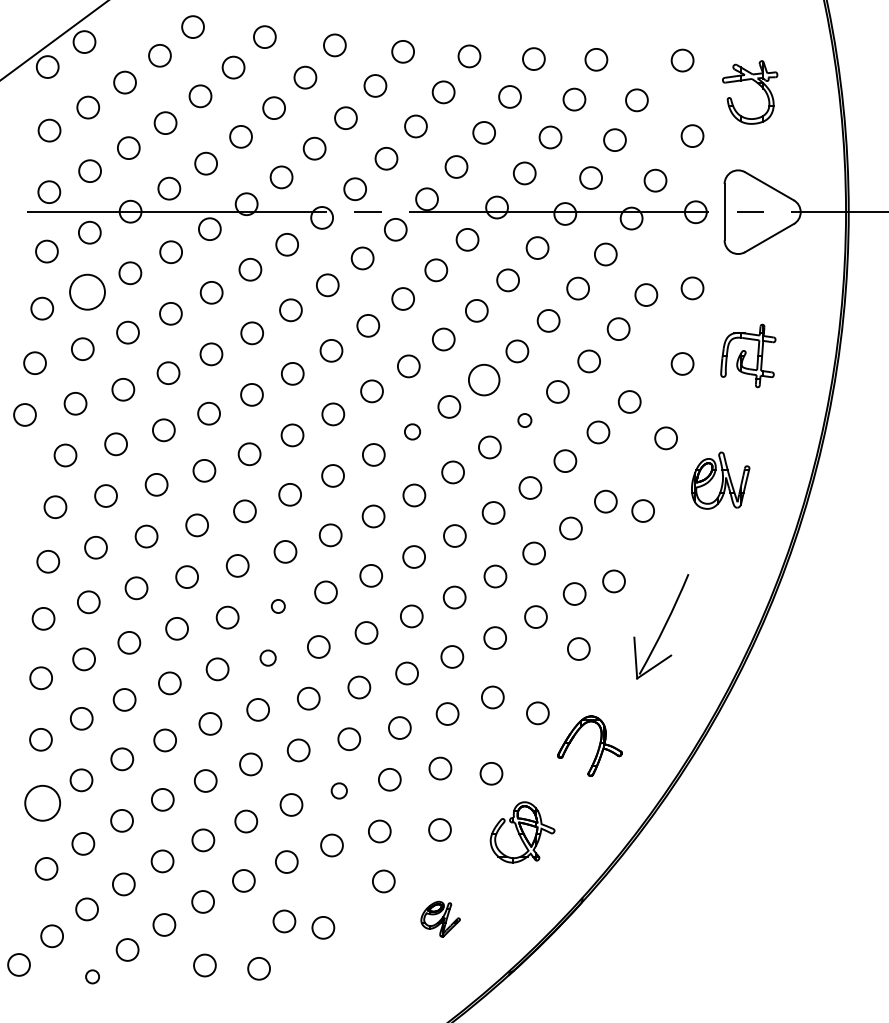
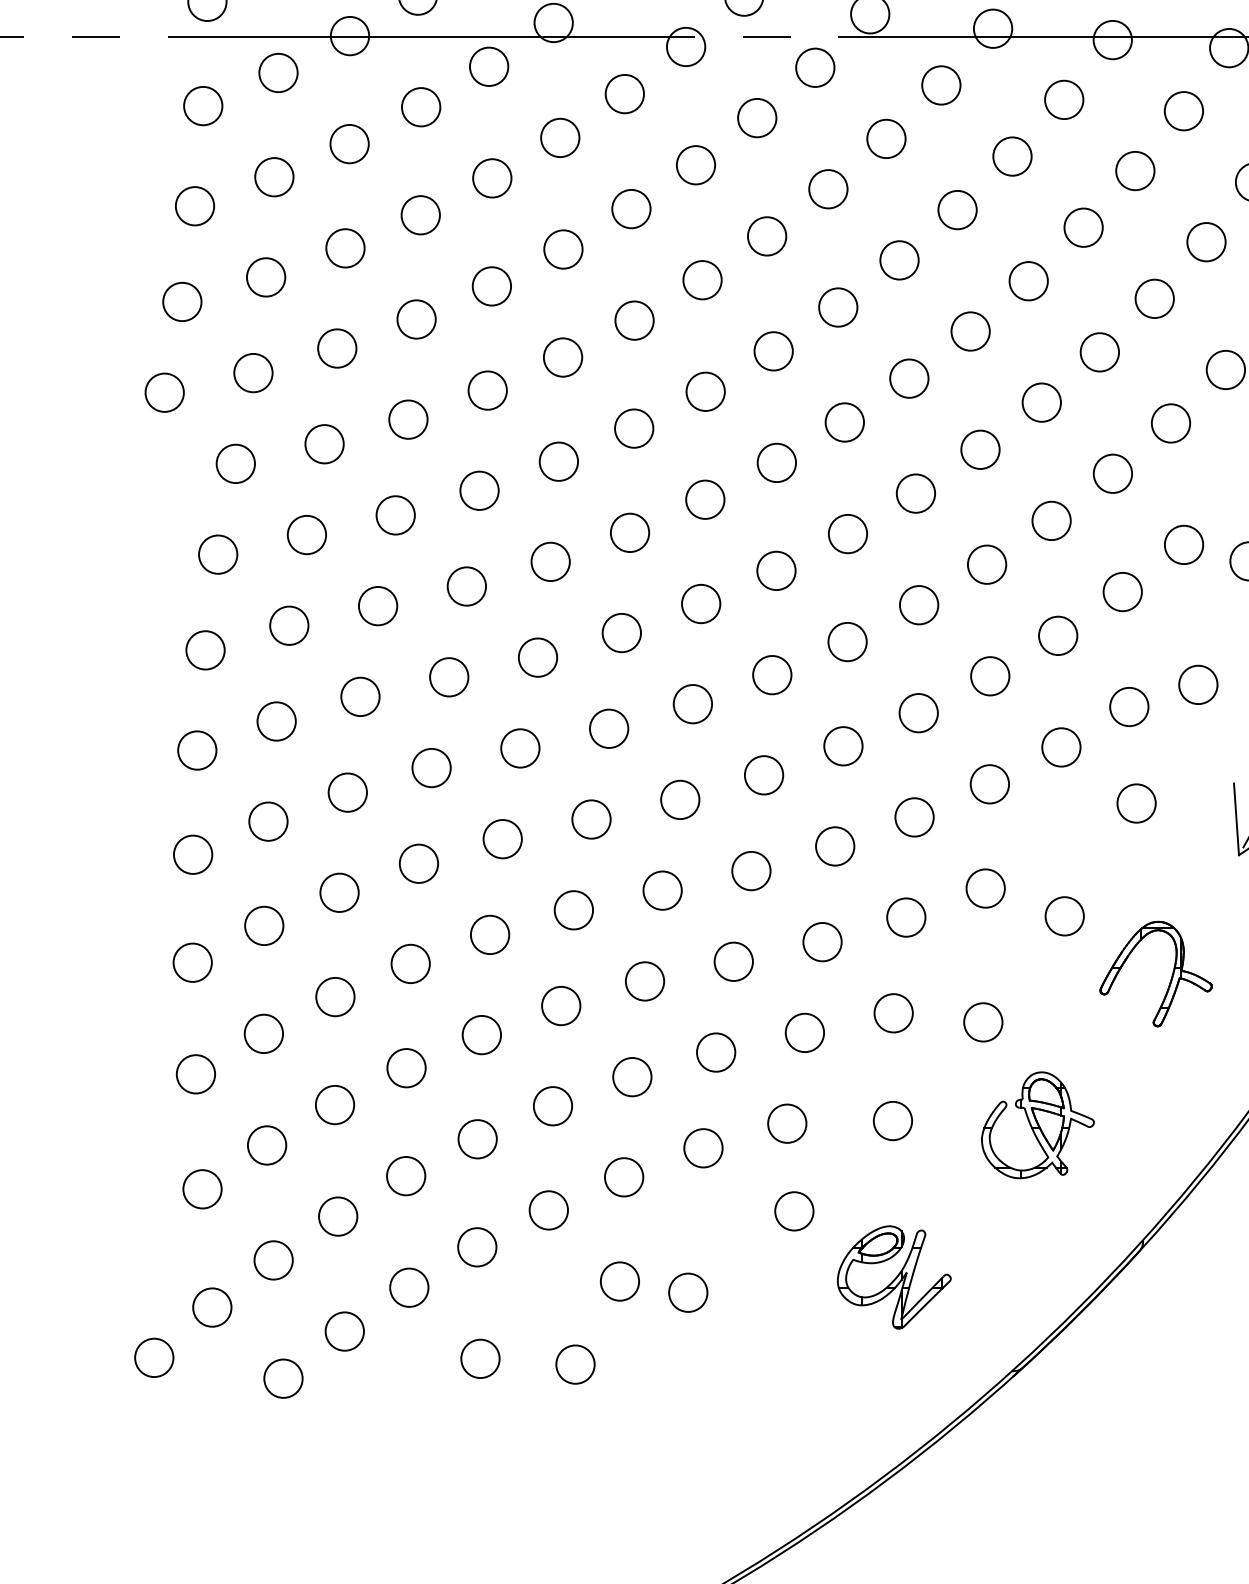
circle: (87, 291) -> (274, 176), size x0.62
circle: (484, 379) -> (971, 330), size x0.71
circle: (524, 420) -> (1041, 402), size x1.67
circle: (412, 431) -> (844, 421), size x1.43
circle: (278, 606) -> (609, 728), size x1.67
circle: (267, 657) -> (590, 818), size x1.43
circle: (339, 790) -> (716, 1051), size x1.43
circle: (42, 803) -> (195, 1074), size x0.62
part: (440, 919) -> (893, 1278), size x1.67
circle: (92, 976) -> (283, 1378), size x1.67

